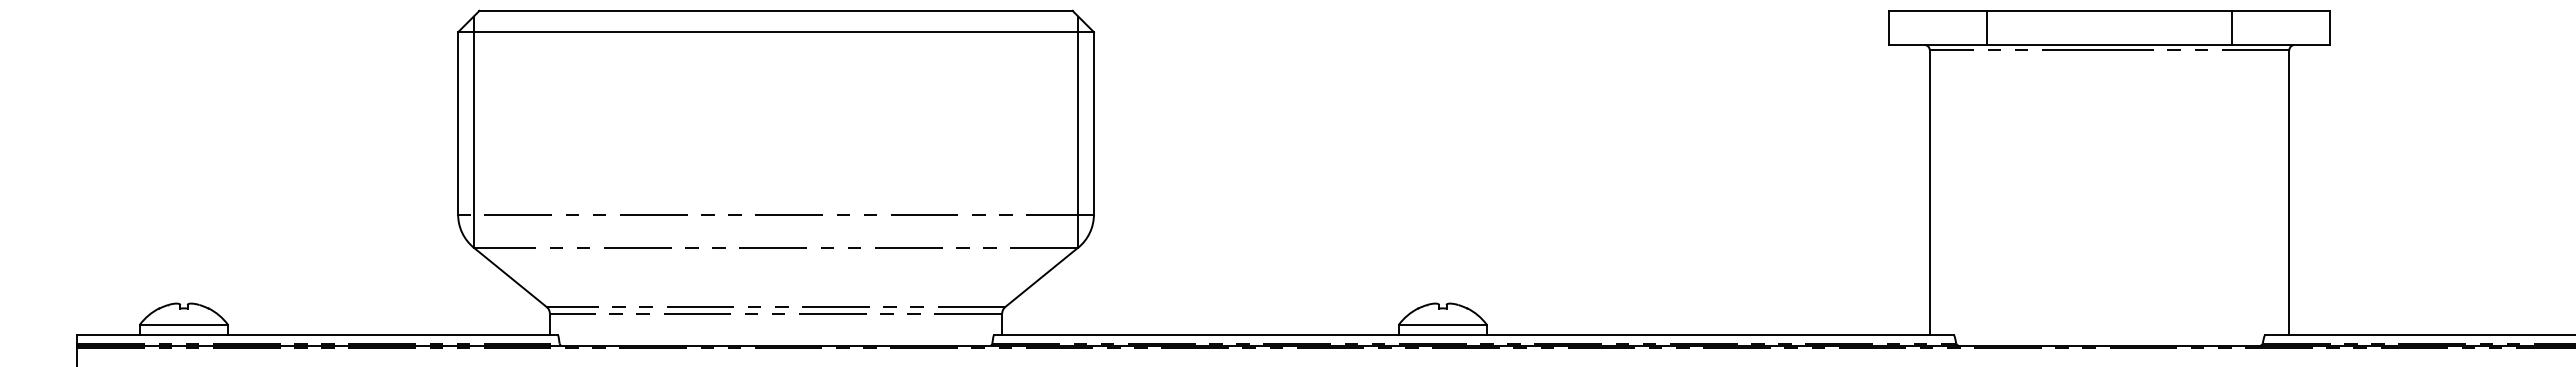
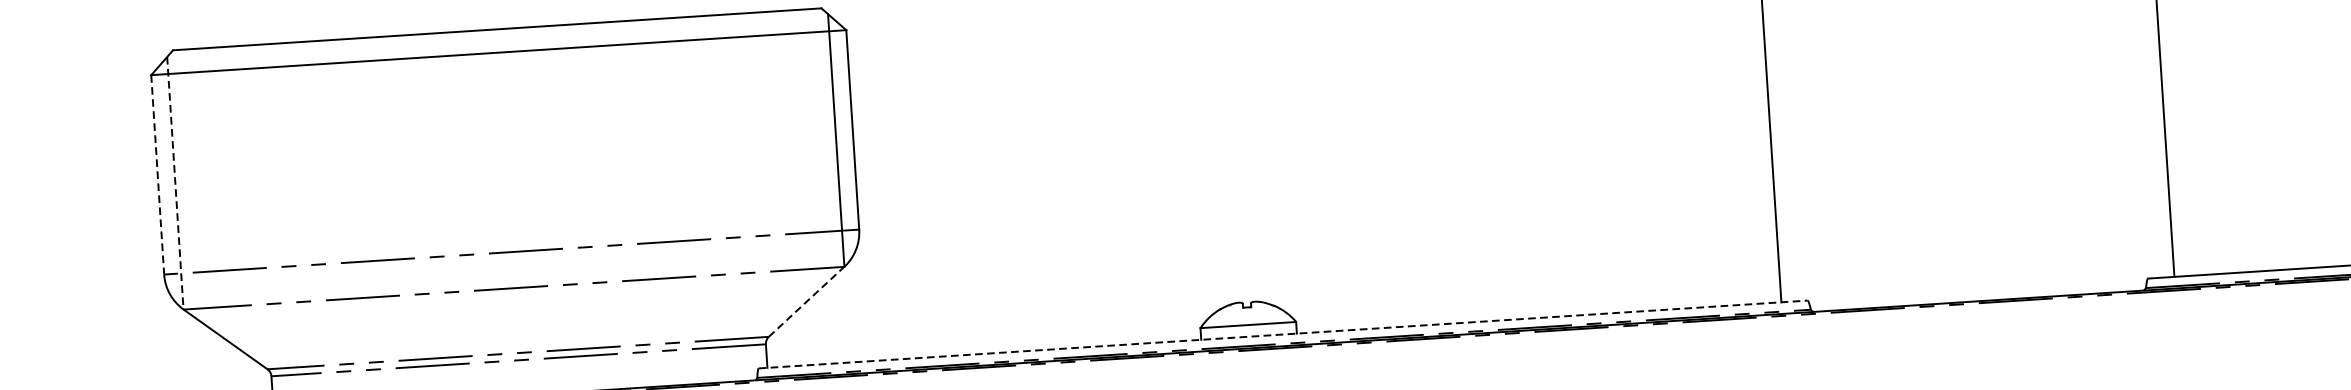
line: (458, 123) -> (158, 174), solid -> dashed
line: (473, 132) -> (175, 183), solid -> dashed
line: (1041, 277) -> (806, 302), solid -> dashed
line: (1473, 335) -> (1282, 334), solid -> dashed

